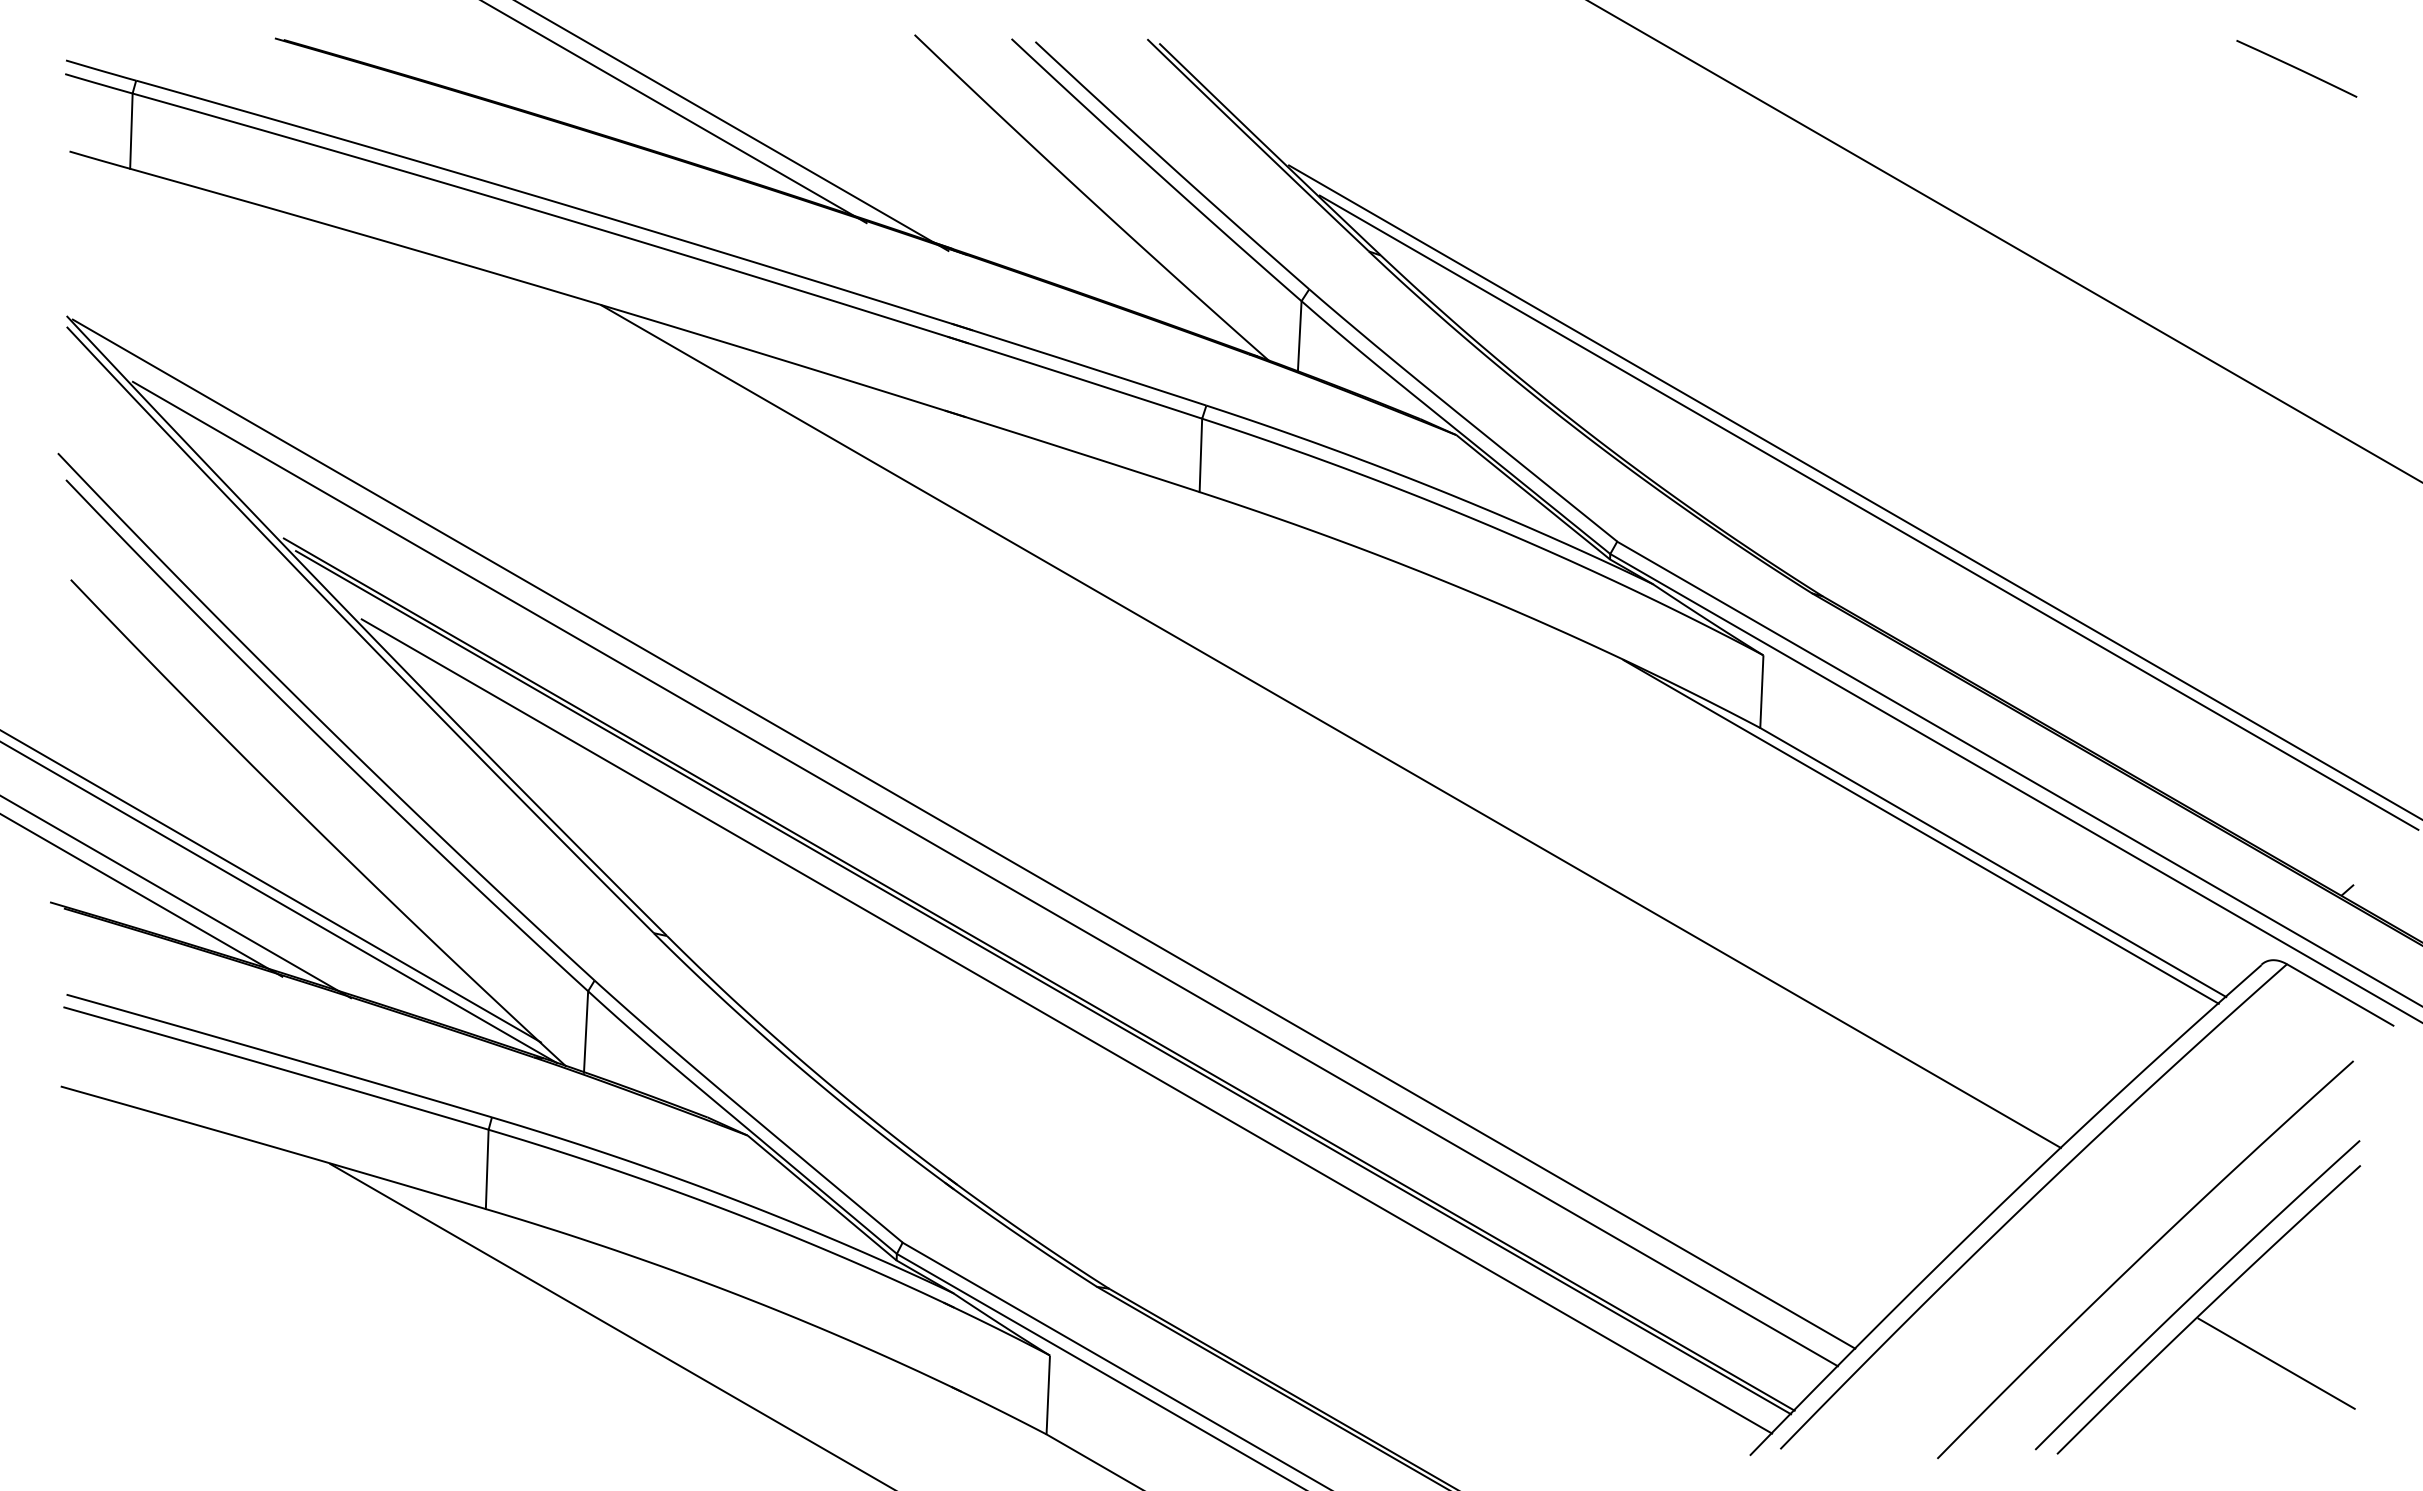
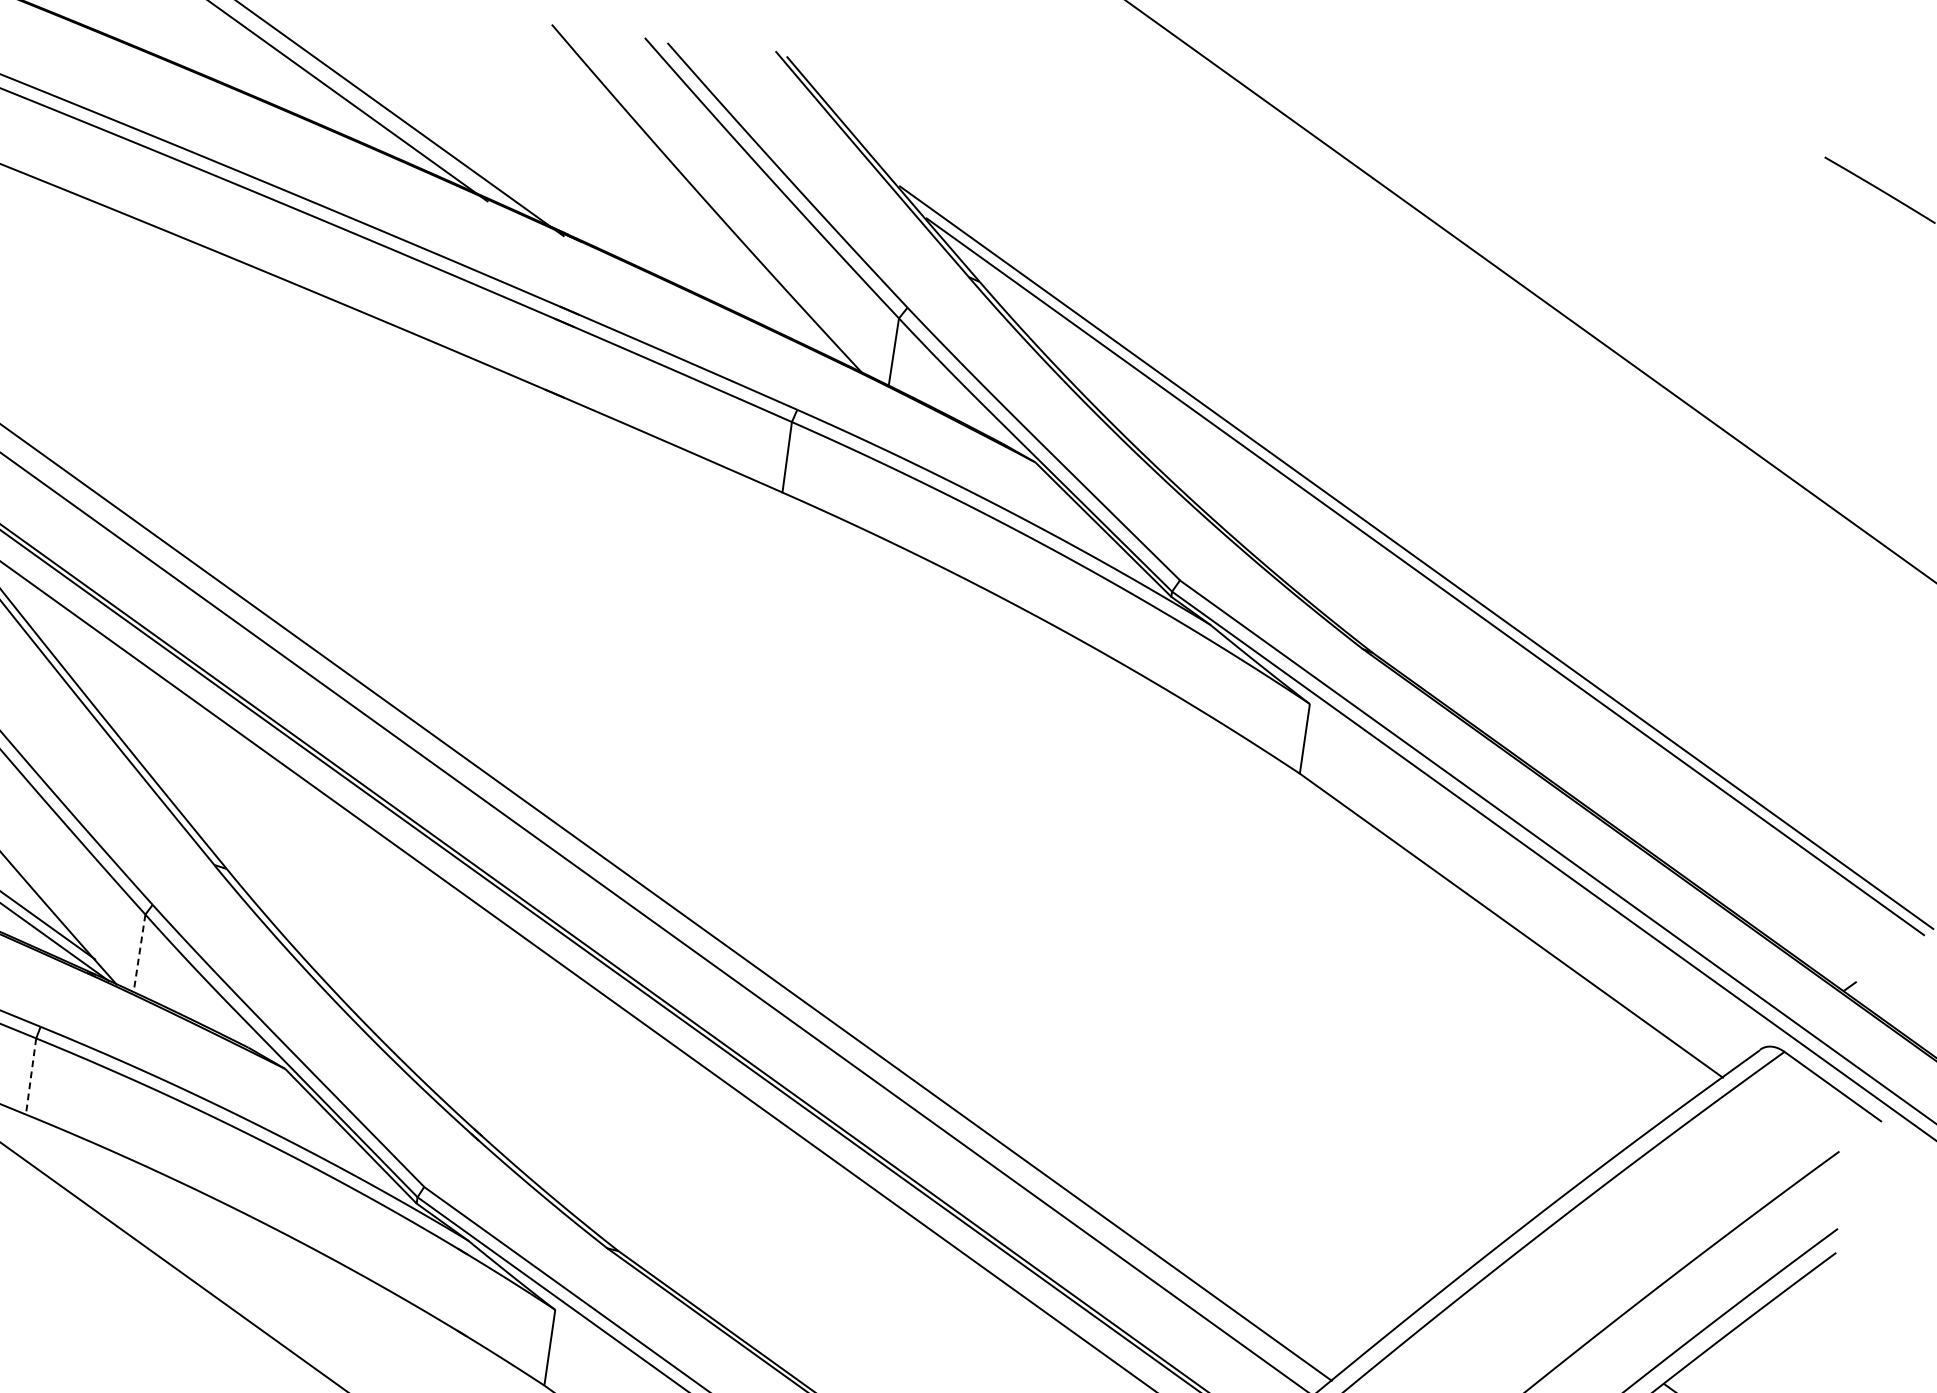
line: (1330, 726) -> (885, 730), removed
line: (1920, 831) -> (1444, 888), removed
line: (586, 1032) -> (139, 954), solid -> dashed
line: (487, 1169) -> (31, 1076), solid -> dashed

